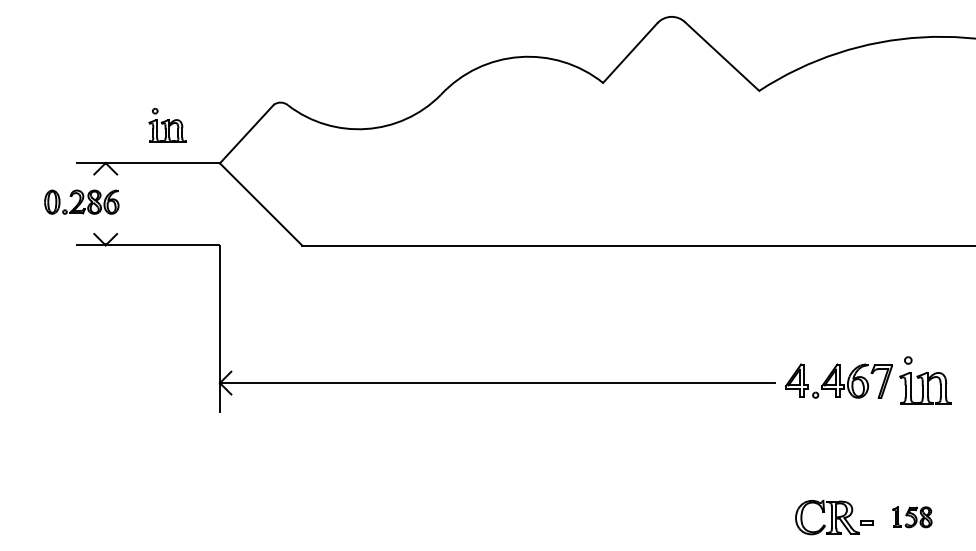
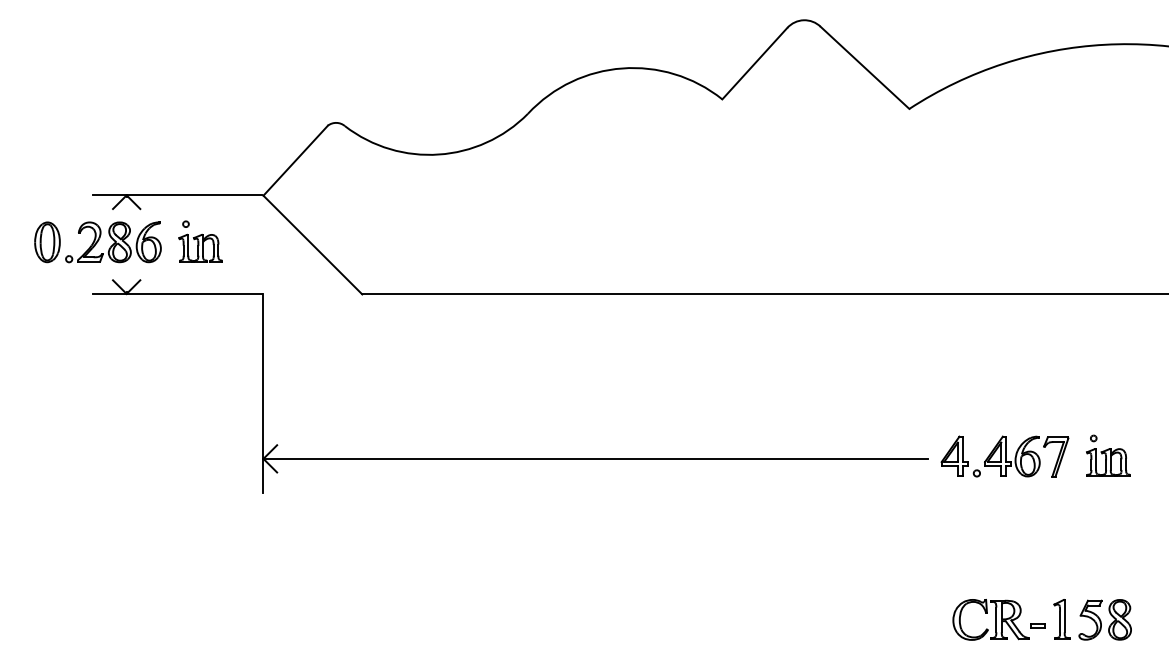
part: (167, 124) -> (200, 240), moved
part: (81, 201) -> (97, 241), size x1.43
part: (925, 379) -> (1108, 454), size x0.71
part: (912, 516) -> (1092, 618), size x1.67

